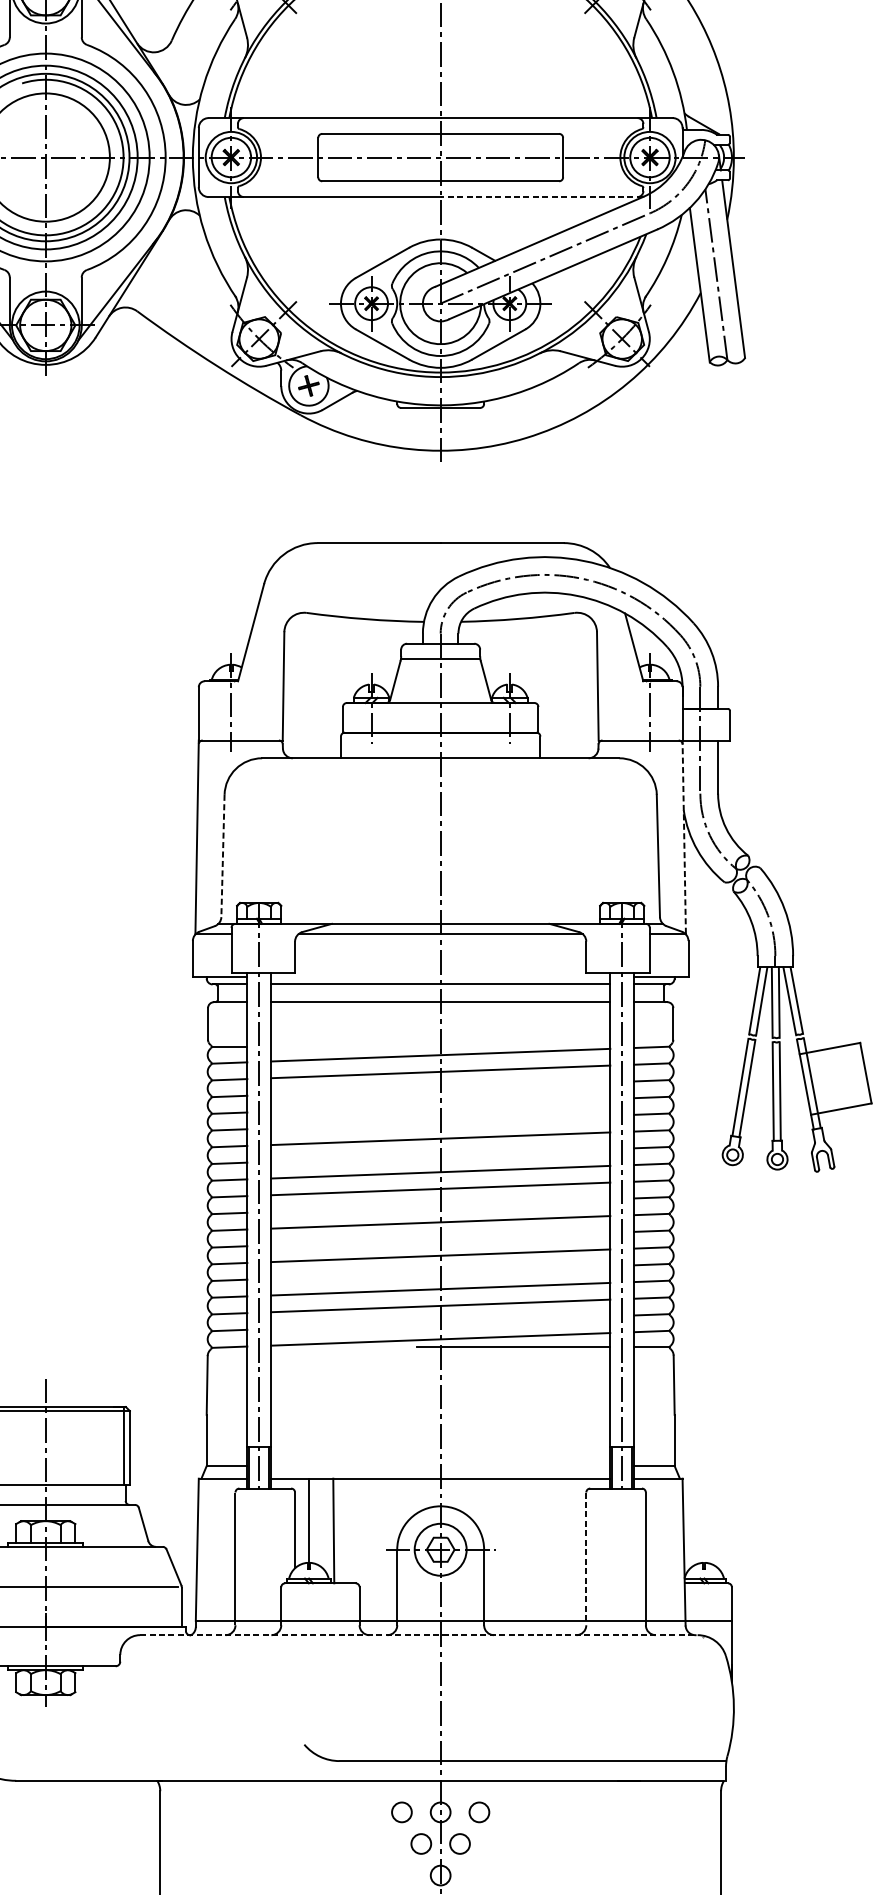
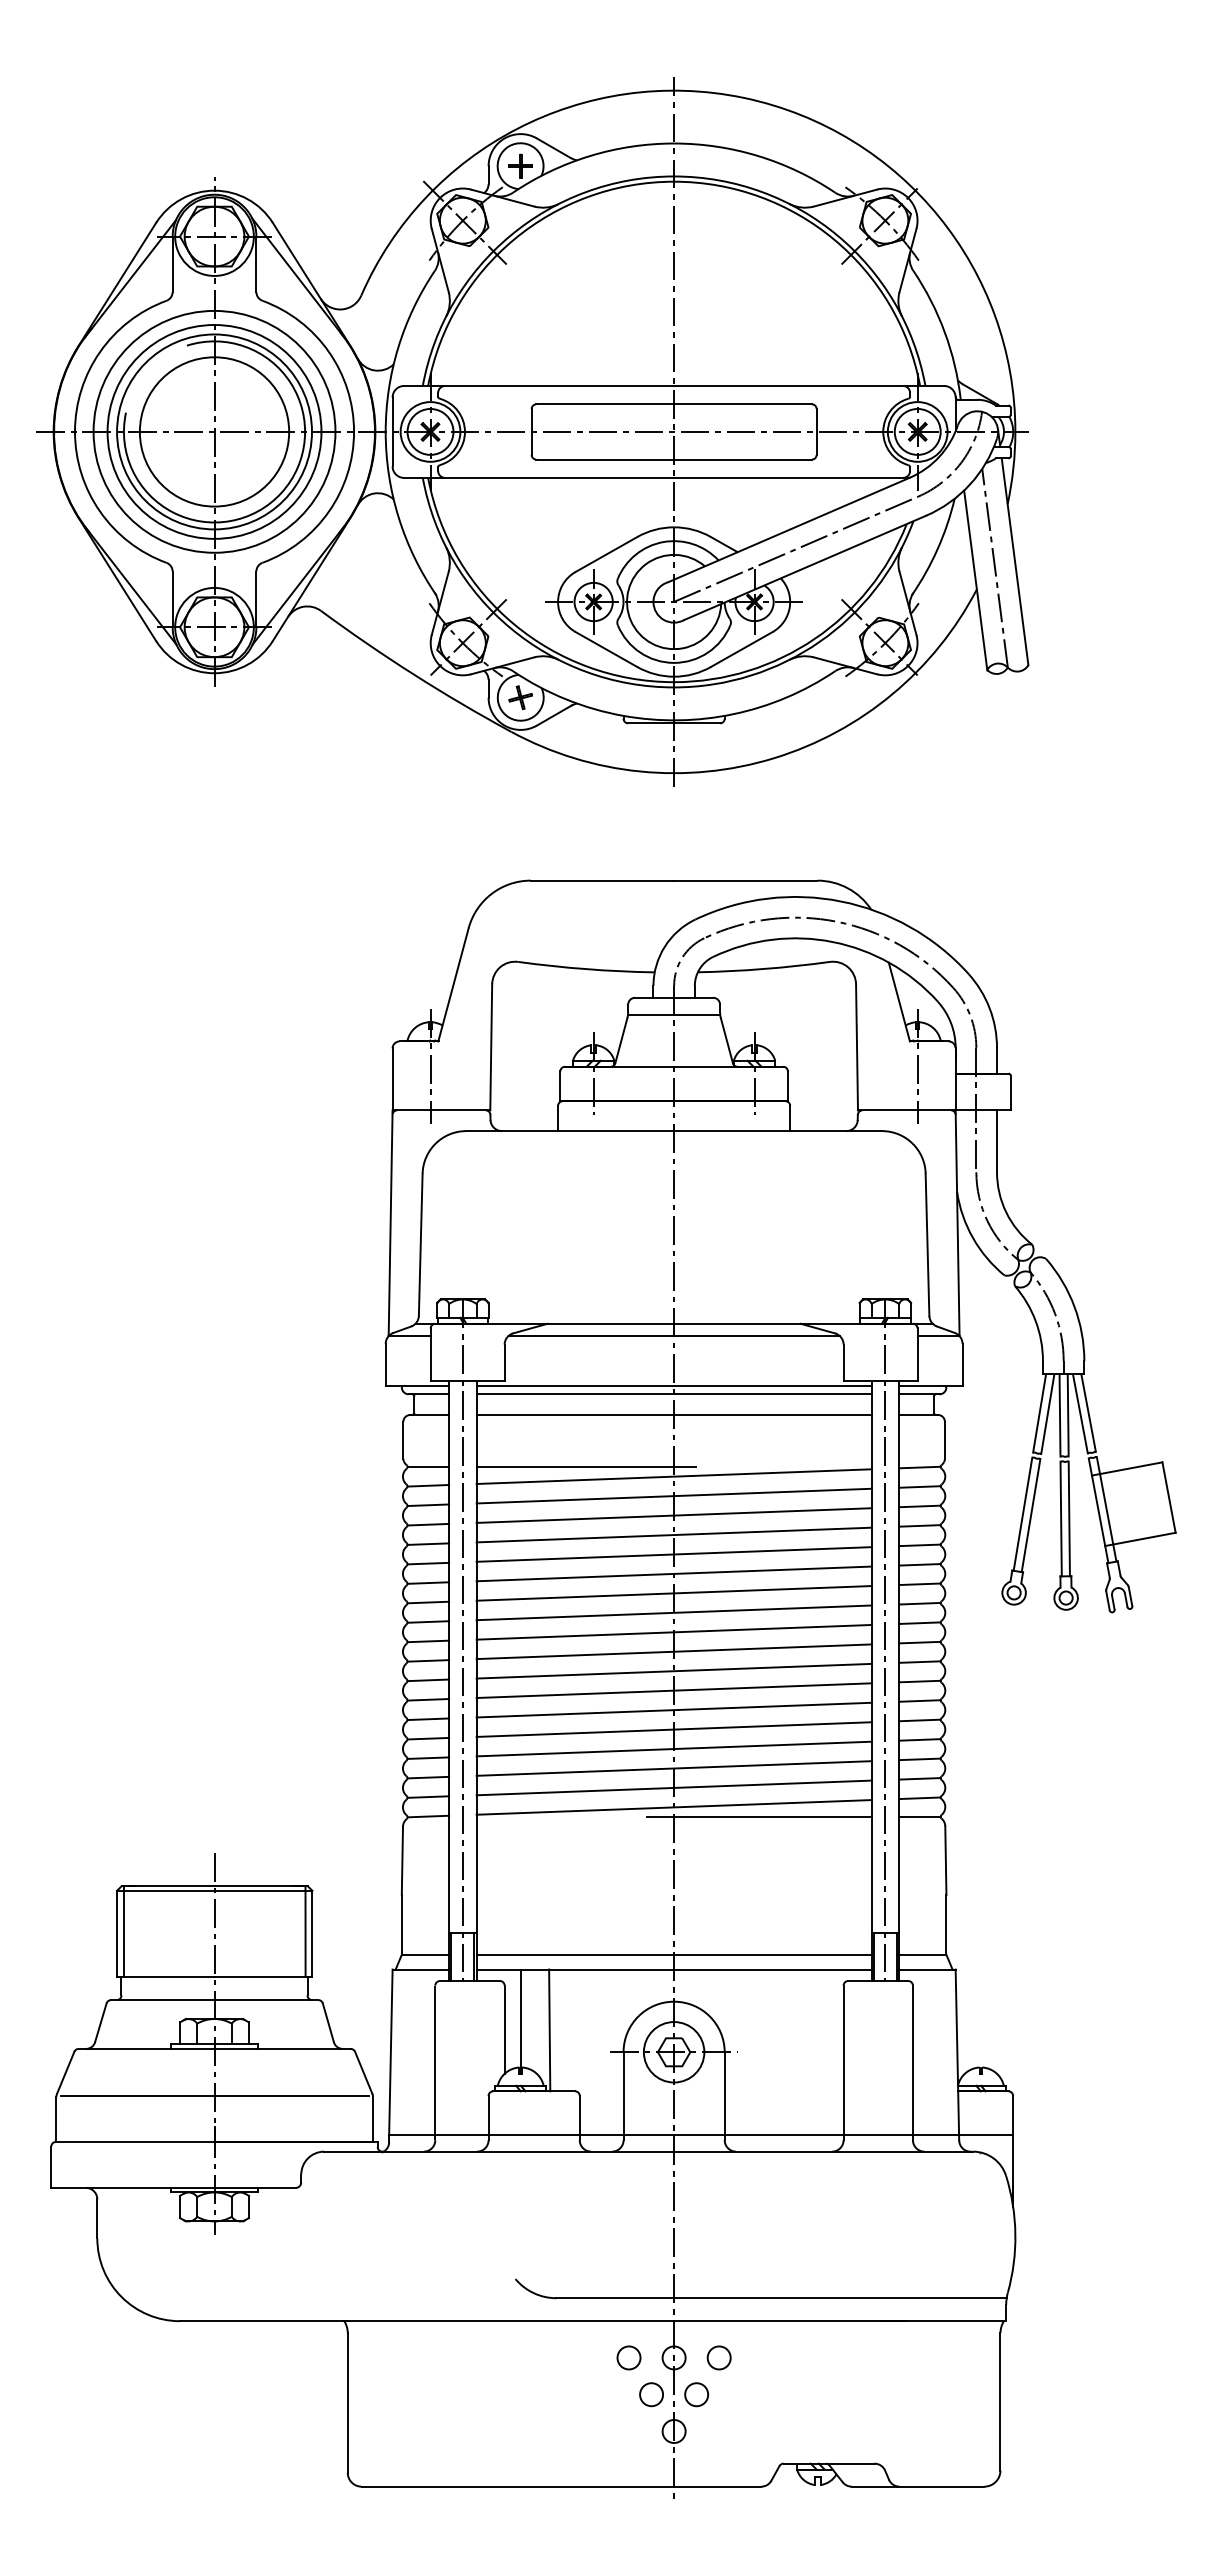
line: (541, 196) -> (791, 477), dashed -> solid
line: (684, 836) -> (957, 1222), dashed -> solid
line: (222, 856) -> (420, 1245), dashed -> solid
line: (440, 976) -> (673, 1385), added
line: (364, 1046) -> (585, 1466), added
line: (440, 1088) -> (673, 1515), added
line: (440, 1104) -> (673, 1534), added
line: (440, 1122) -> (673, 1554), added
line: (440, 1155) -> (673, 1593), added
line: (440, 1205) -> (673, 1651), added
line: (440, 1238) -> (673, 1690), added
line: (440, 1272) -> (673, 1729), added
line: (440, 1322) -> (673, 1787), added
line: (440, 1465) -> (673, 1954), added
line: (586, 1559) -> (843, 2063), dashed -> solid
line: (419, 1635) -> (649, 2151), dashed -> solid

